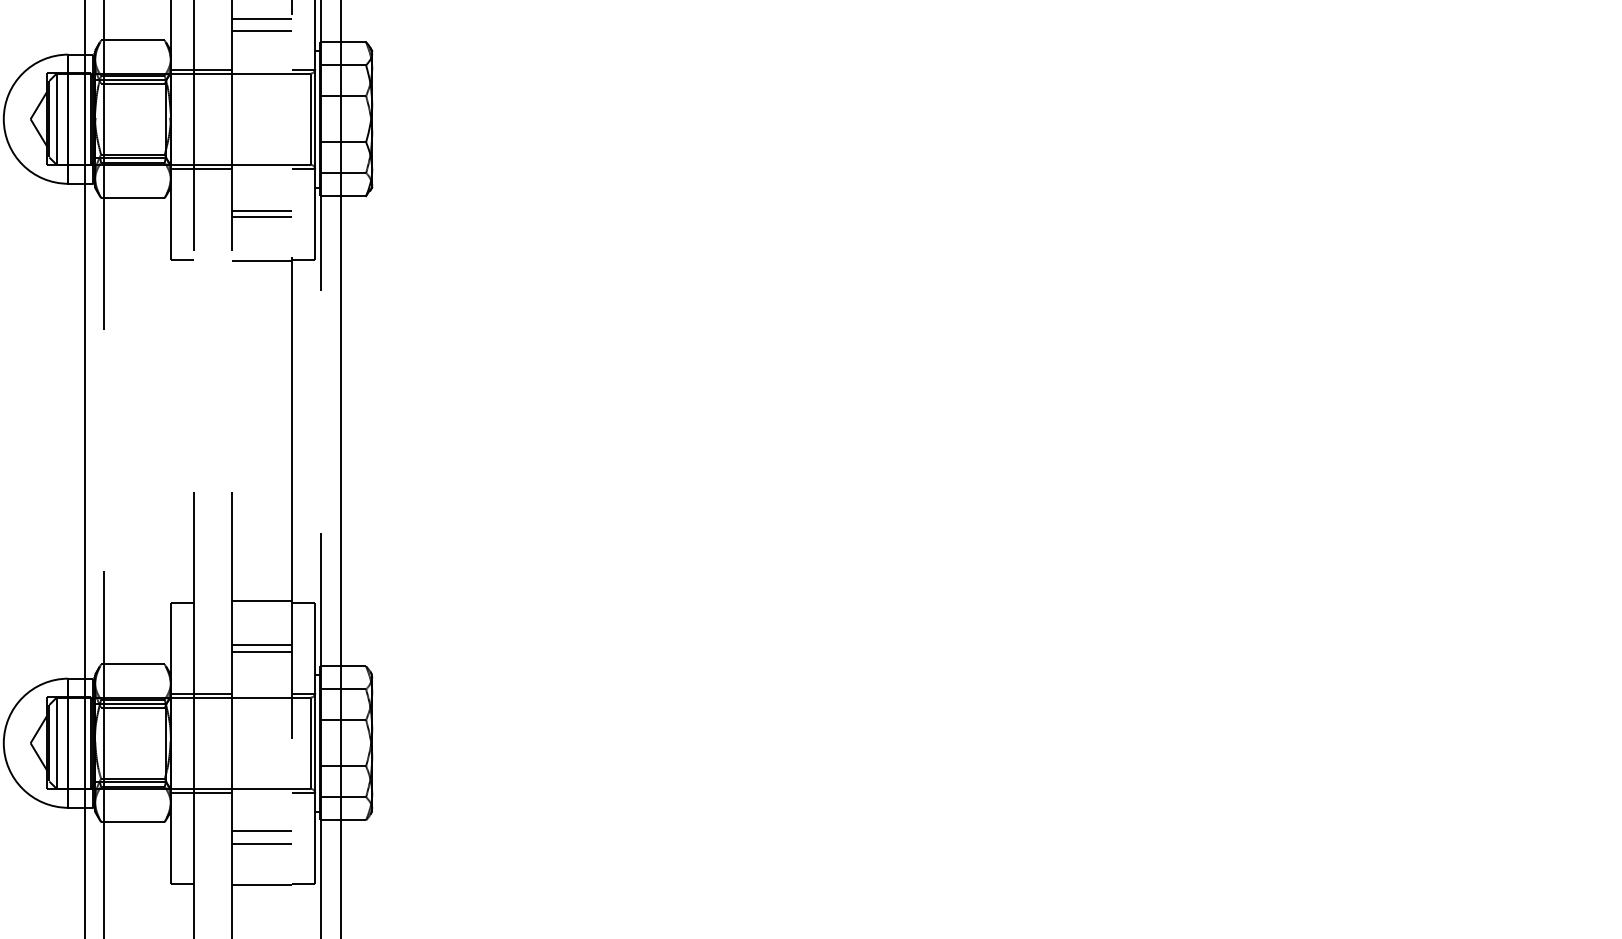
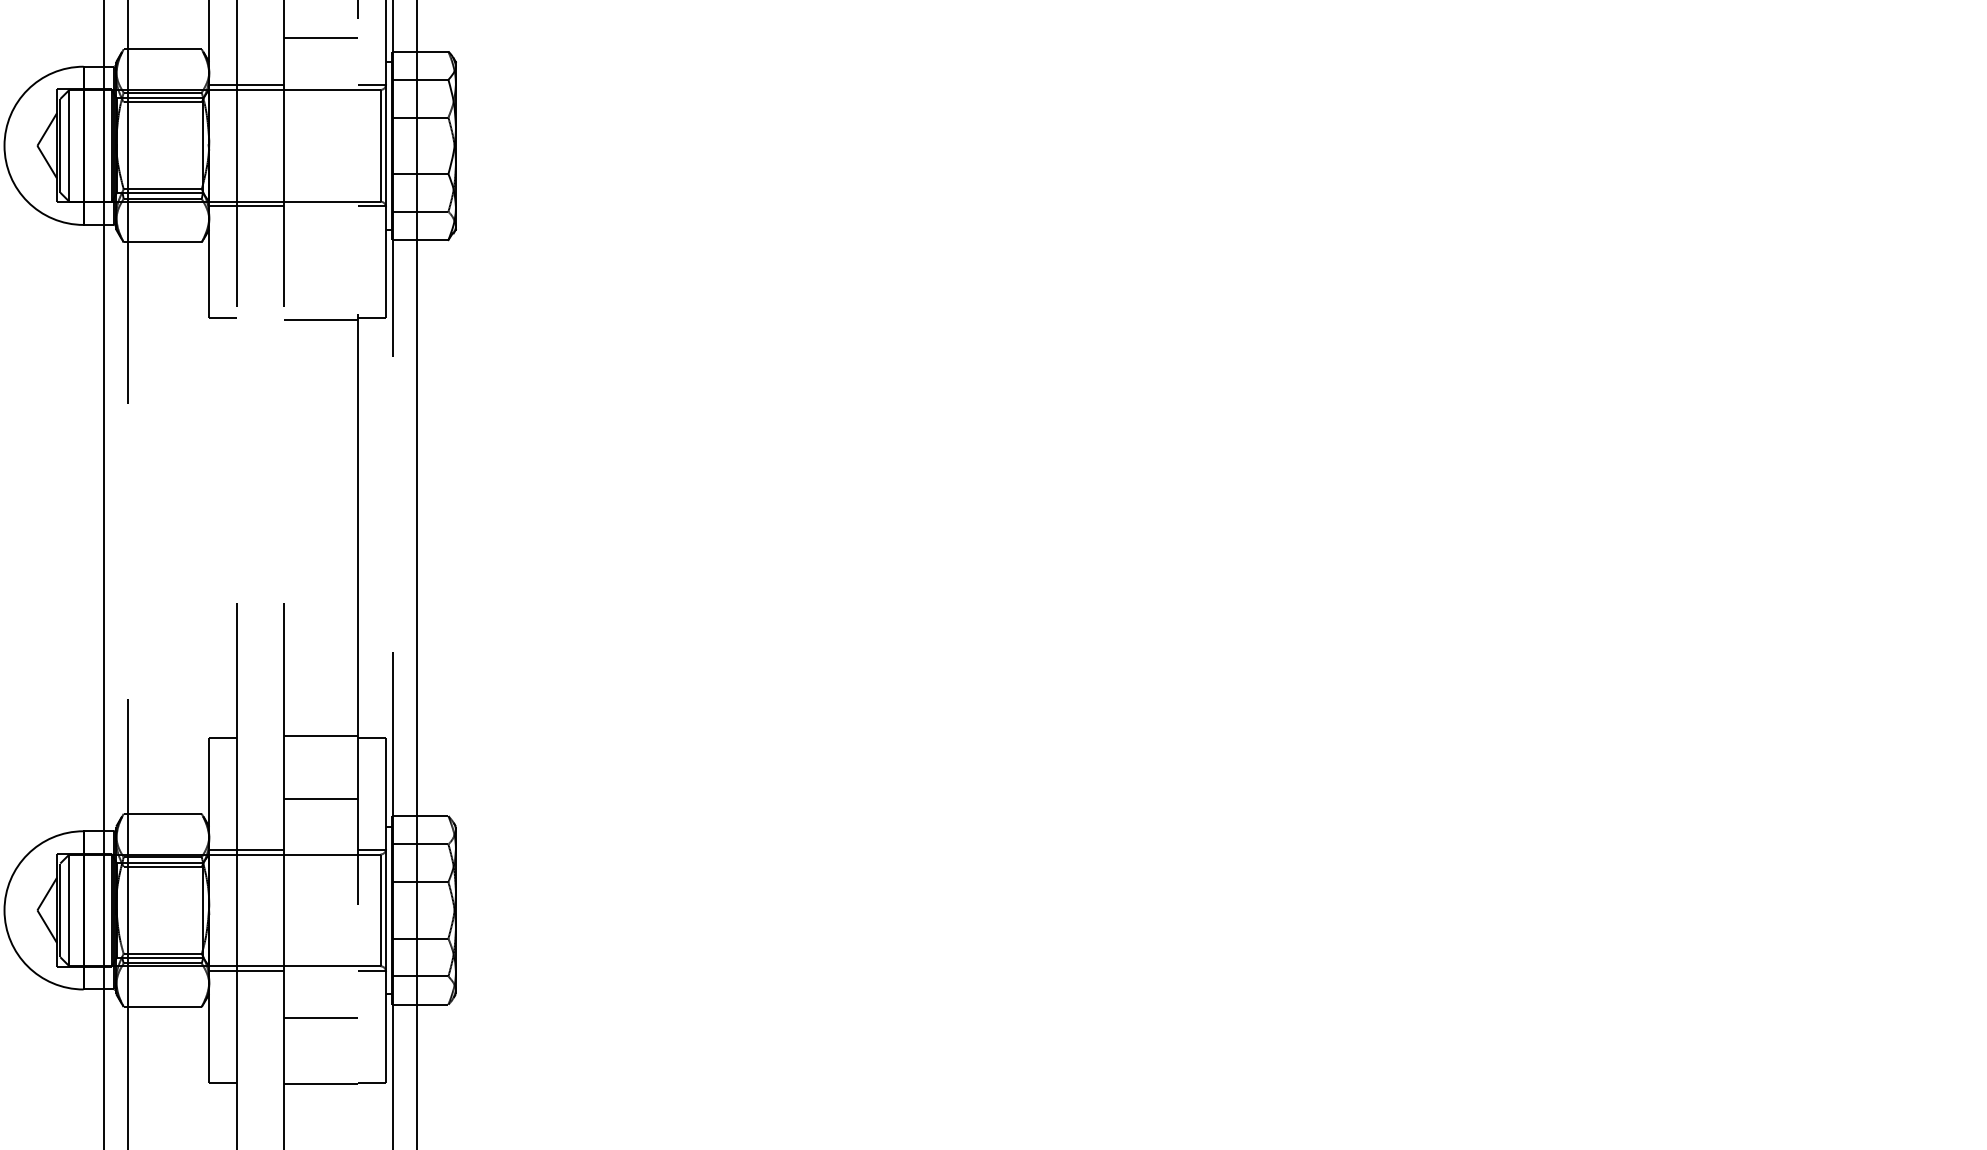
line: (261, 18) -> (320, 22), removed
line: (261, 210) -> (320, 257), removed
line: (261, 216) -> (320, 265), removed
line: (261, 645) -> (320, 790), removed
line: (261, 843) -> (320, 1033), removed

